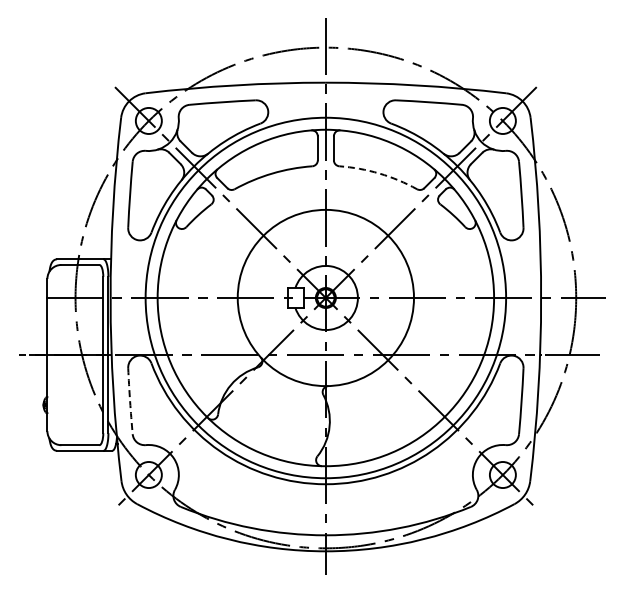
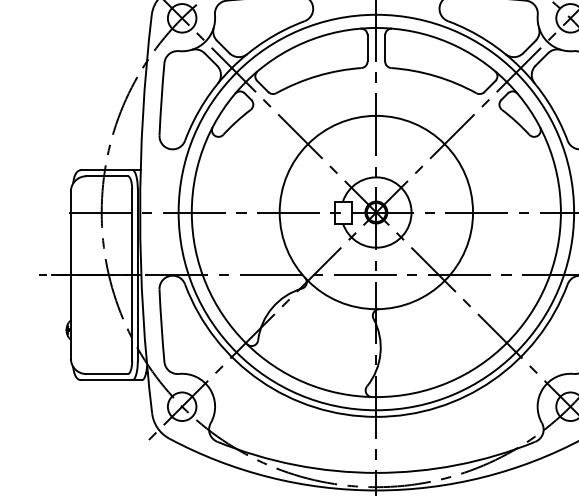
arc: (379, 173) -> (435, 75), dashed -> solid
arc: (130, 401) -> (162, 326), dashed -> solid

